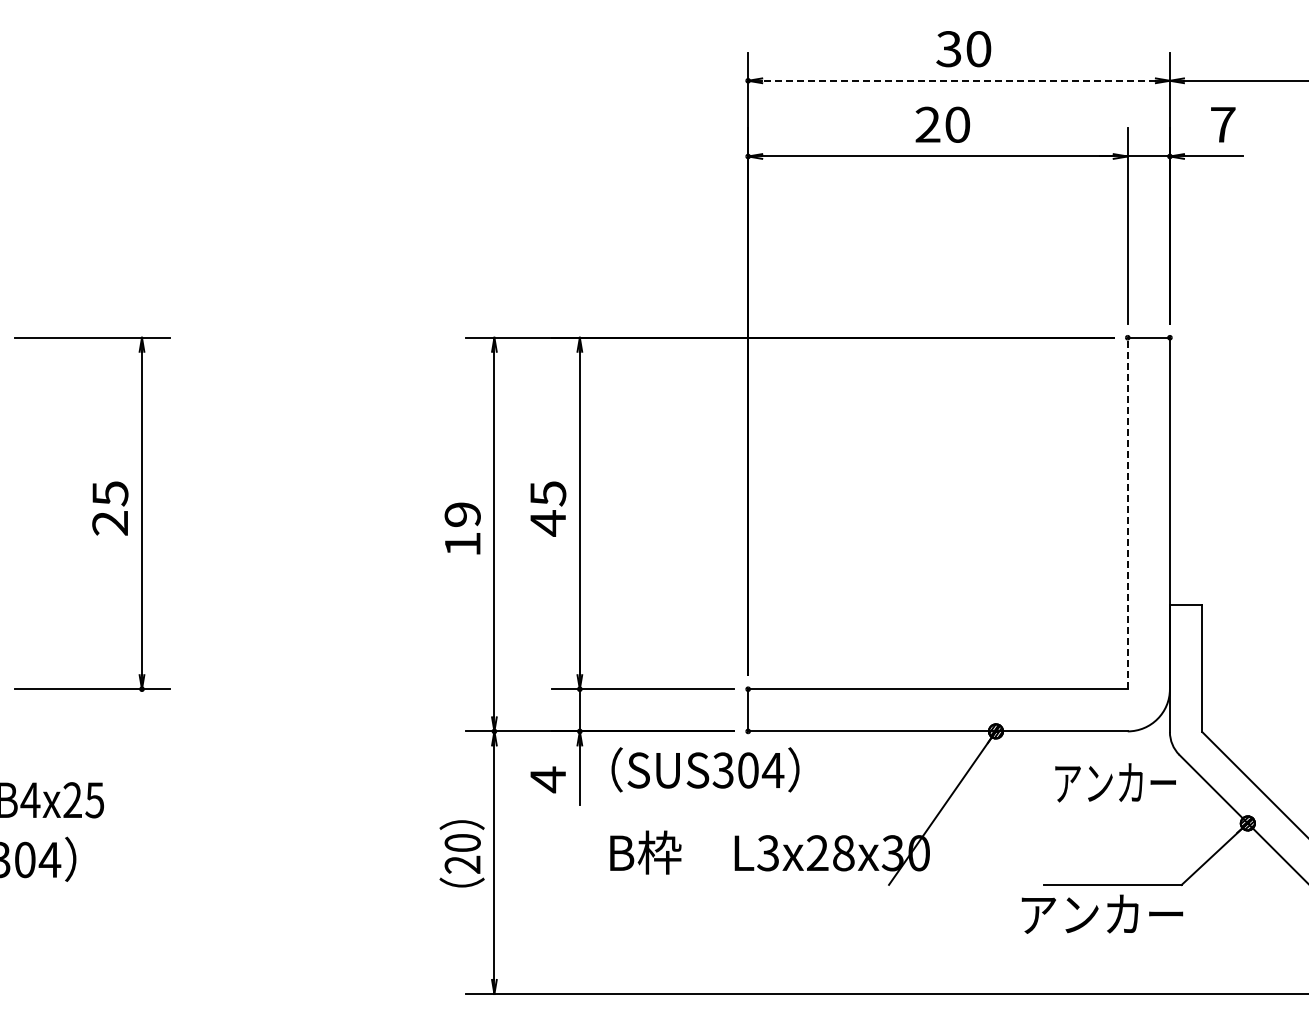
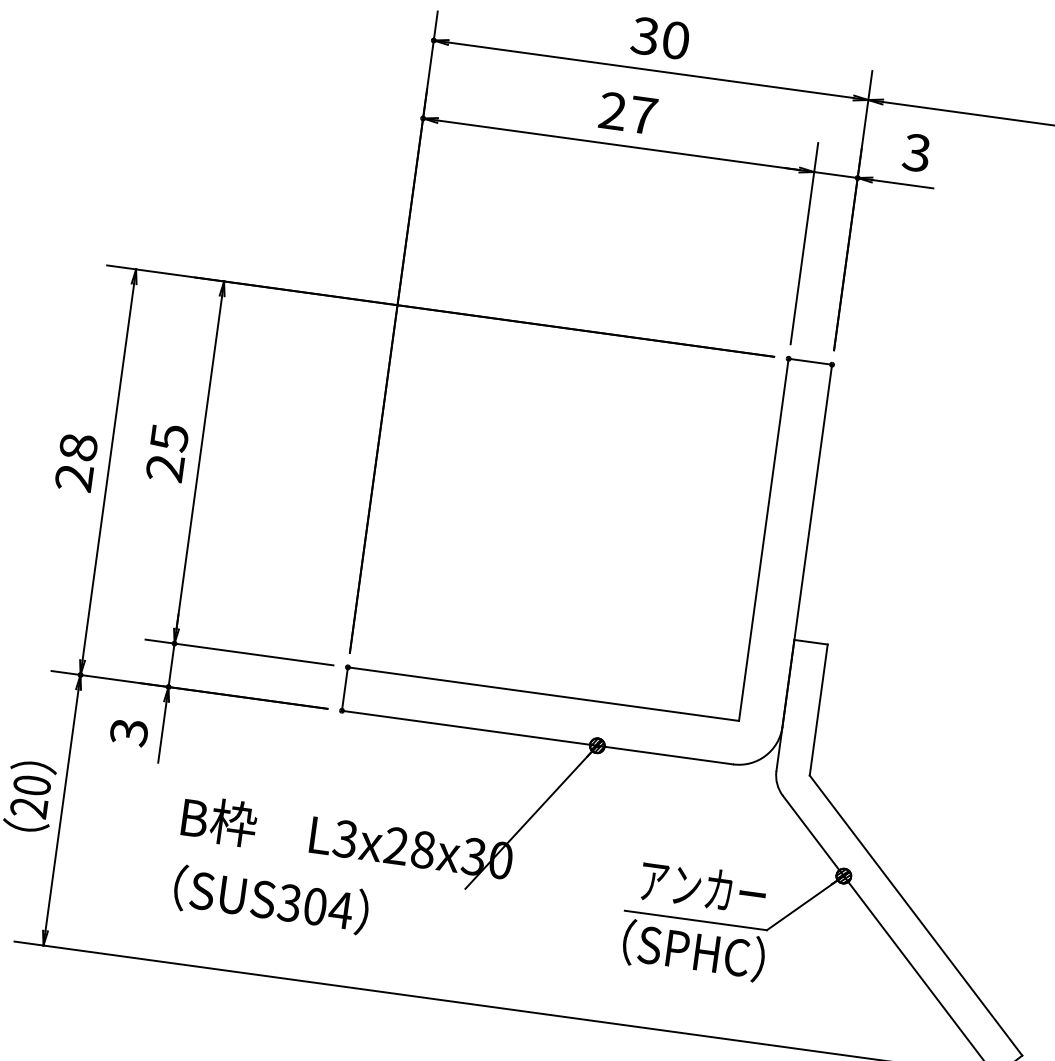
line: (959, 80) -> (651, 70), dashed -> solid
text: (957, 124) -> (643, 115), 20 -> 27
text: (1222, 124) -> (916, 152), 7 -> 3
line: (1127, 513) -> (763, 539), dashed -> solid
text: (547, 523) -> (164, 468), 45 -> 25
text: (462, 529) -> (76, 462), 19 -> 28
text: (705, 769) -> (271, 899), moved
text: (548, 779) -> (129, 732), 4 -> 3
text: (1115, 782) -> (703, 887), moved
text: (1102, 913) -> (681, 948), アンカー -> （SPHC）

